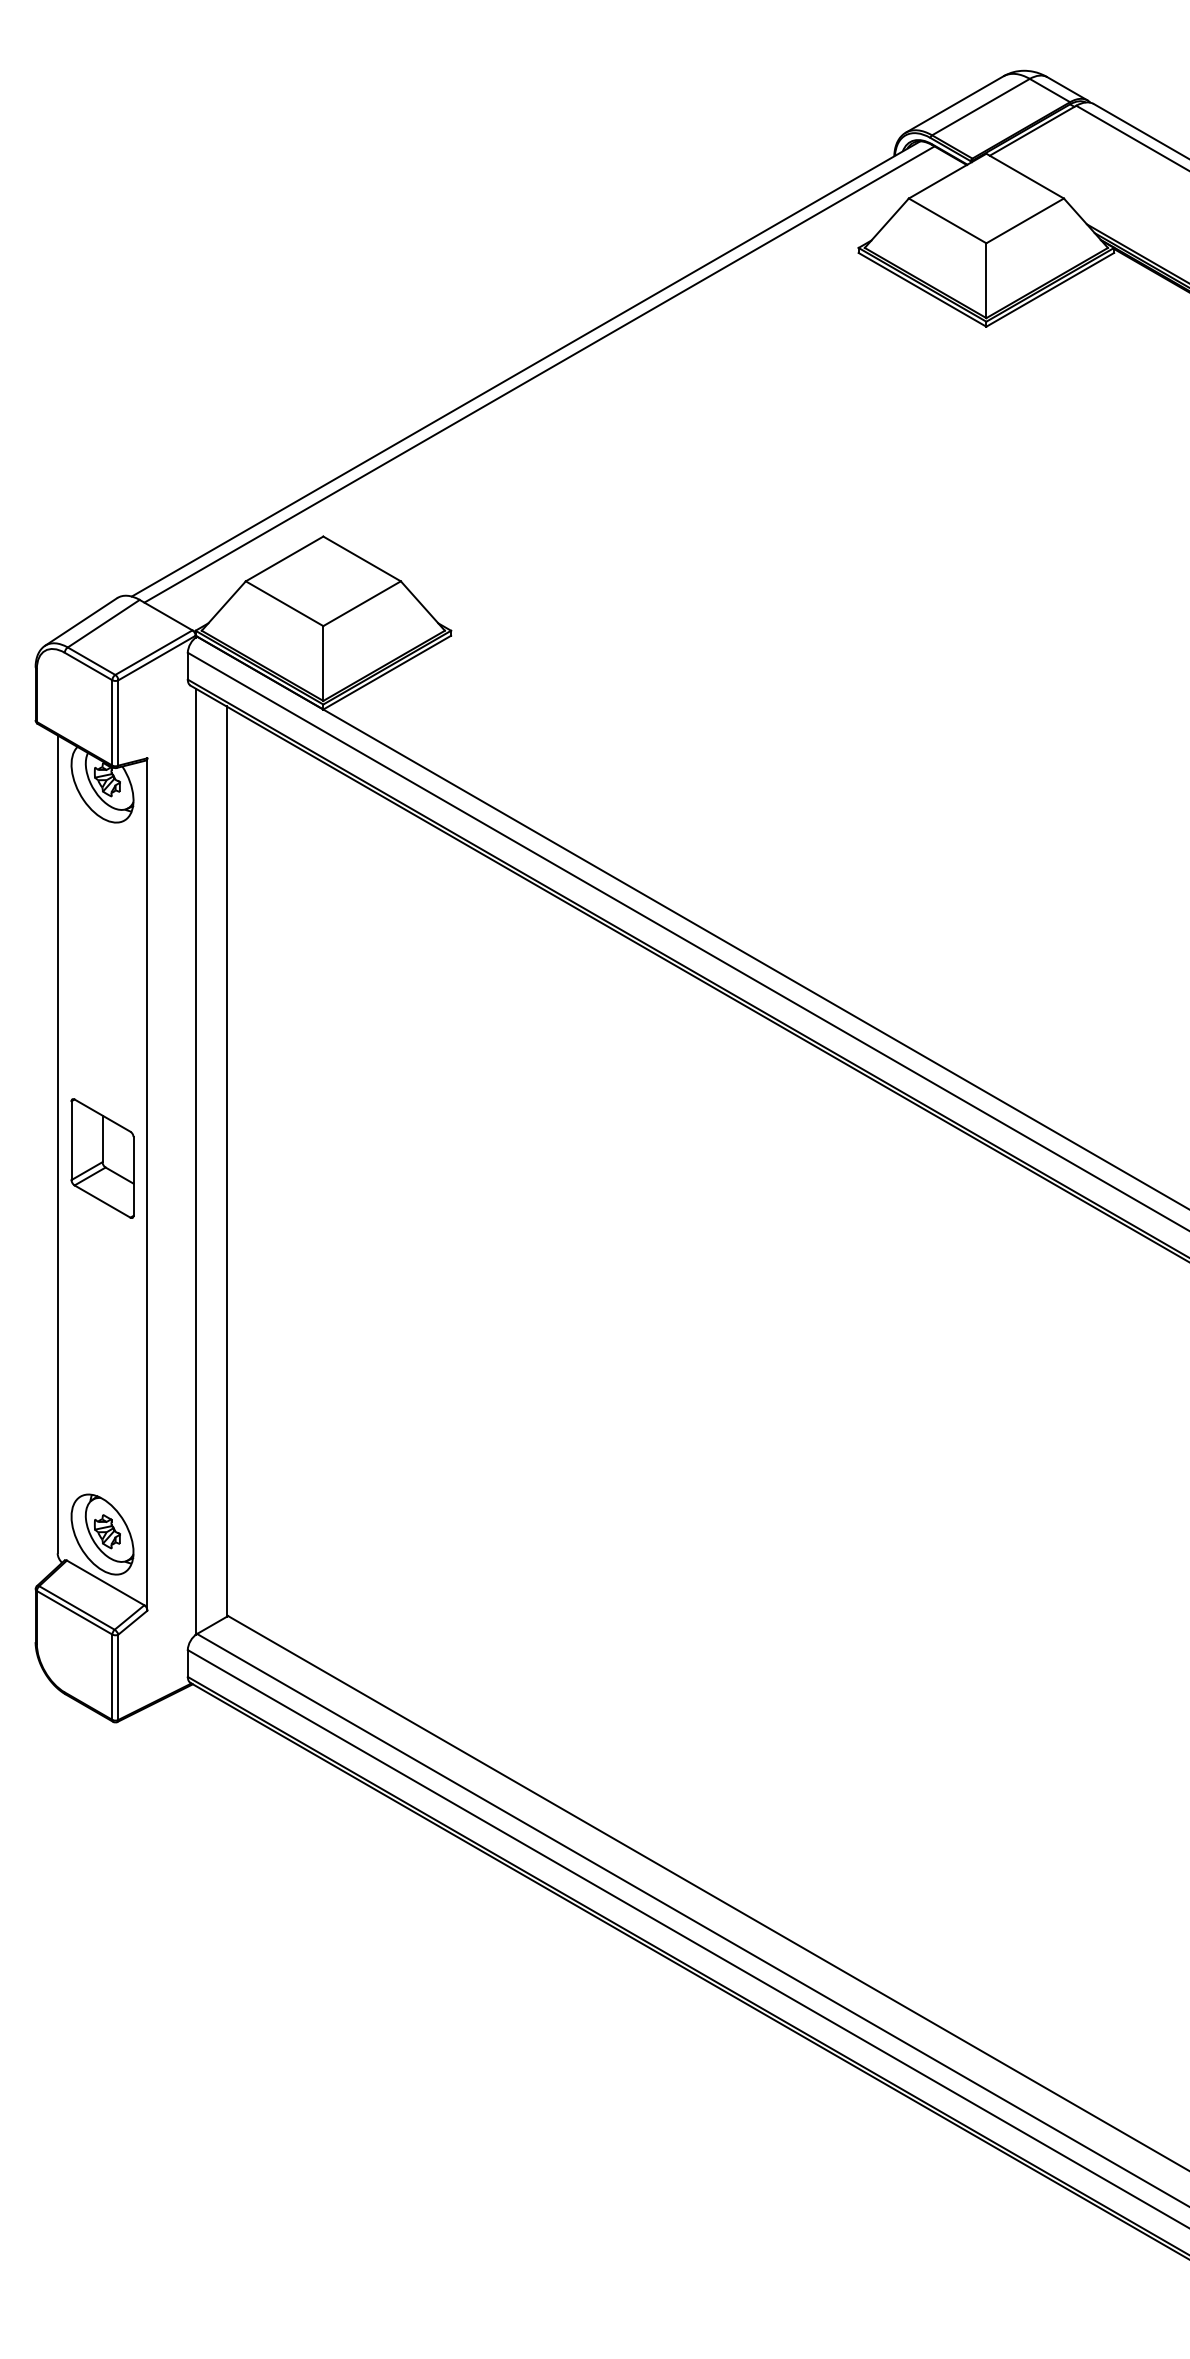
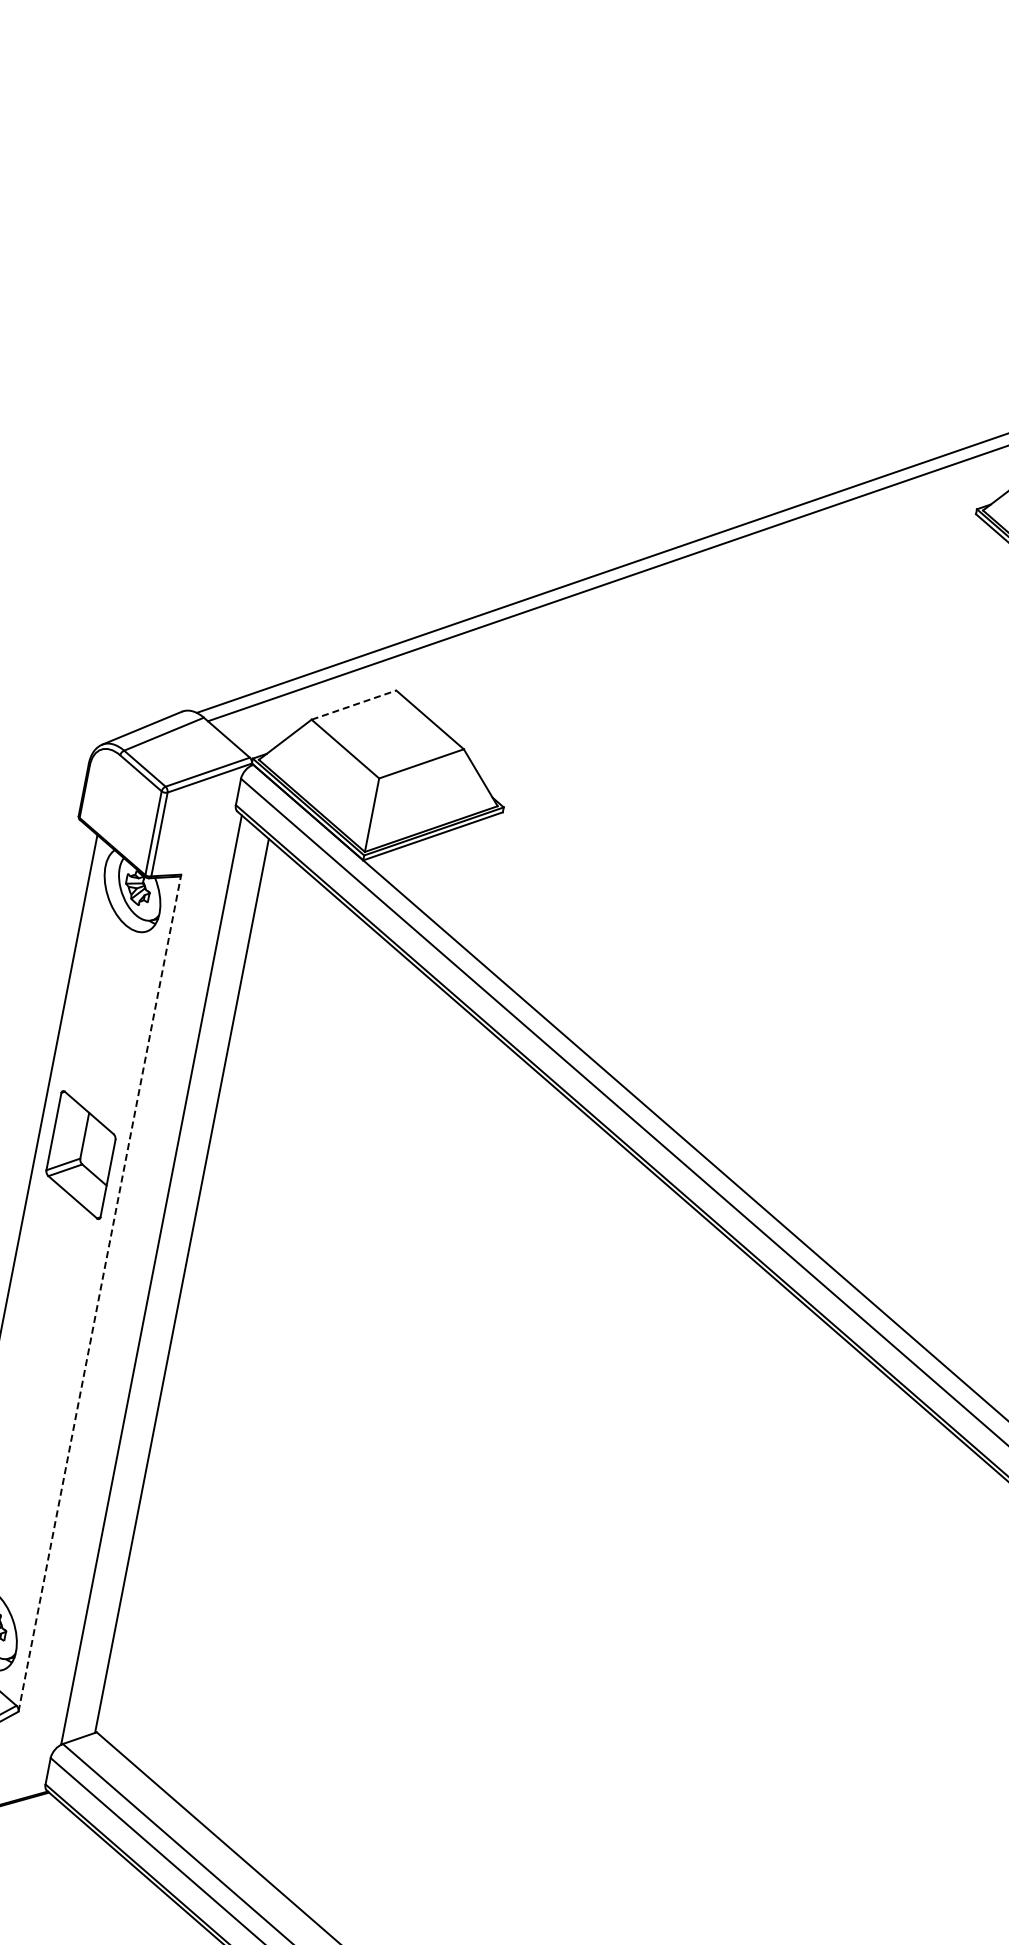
line: (284, 558) -> (353, 704), solid -> dashed
part: (102, 1158) -> (80, 1154), moved
line: (147, 1184) -> (99, 1293), solid -> dashed

